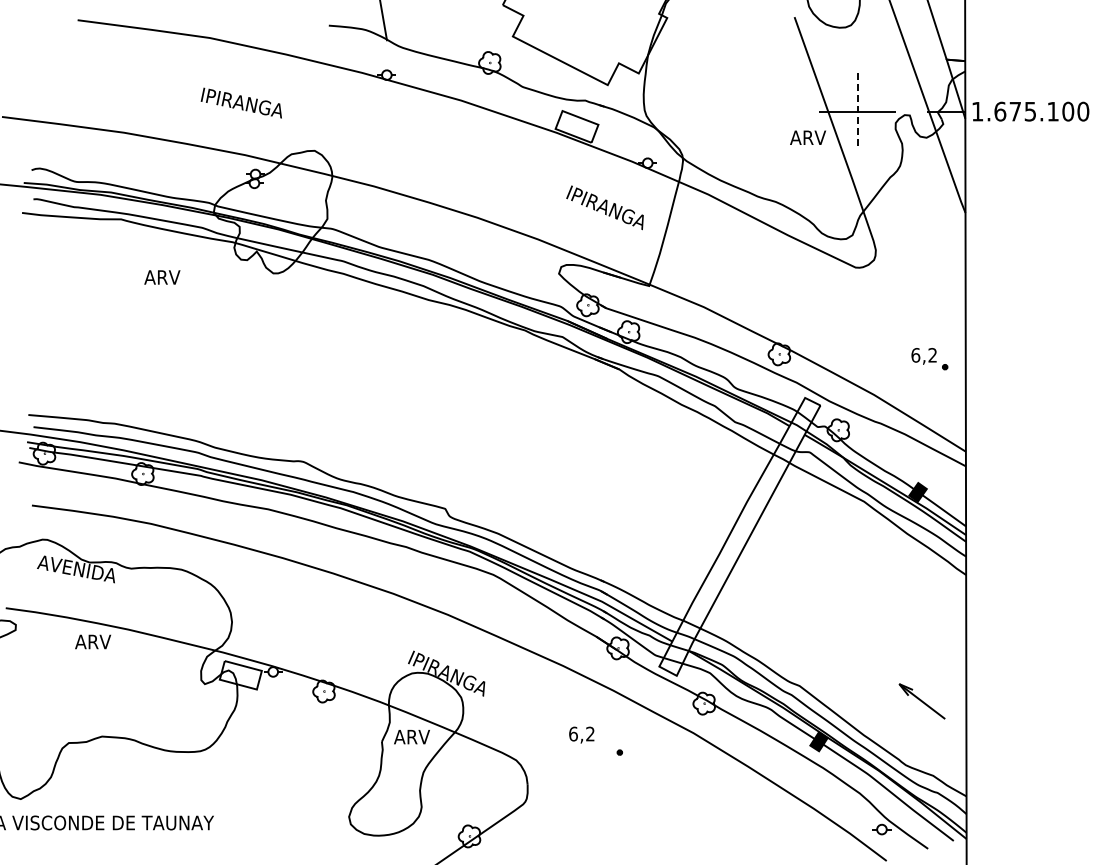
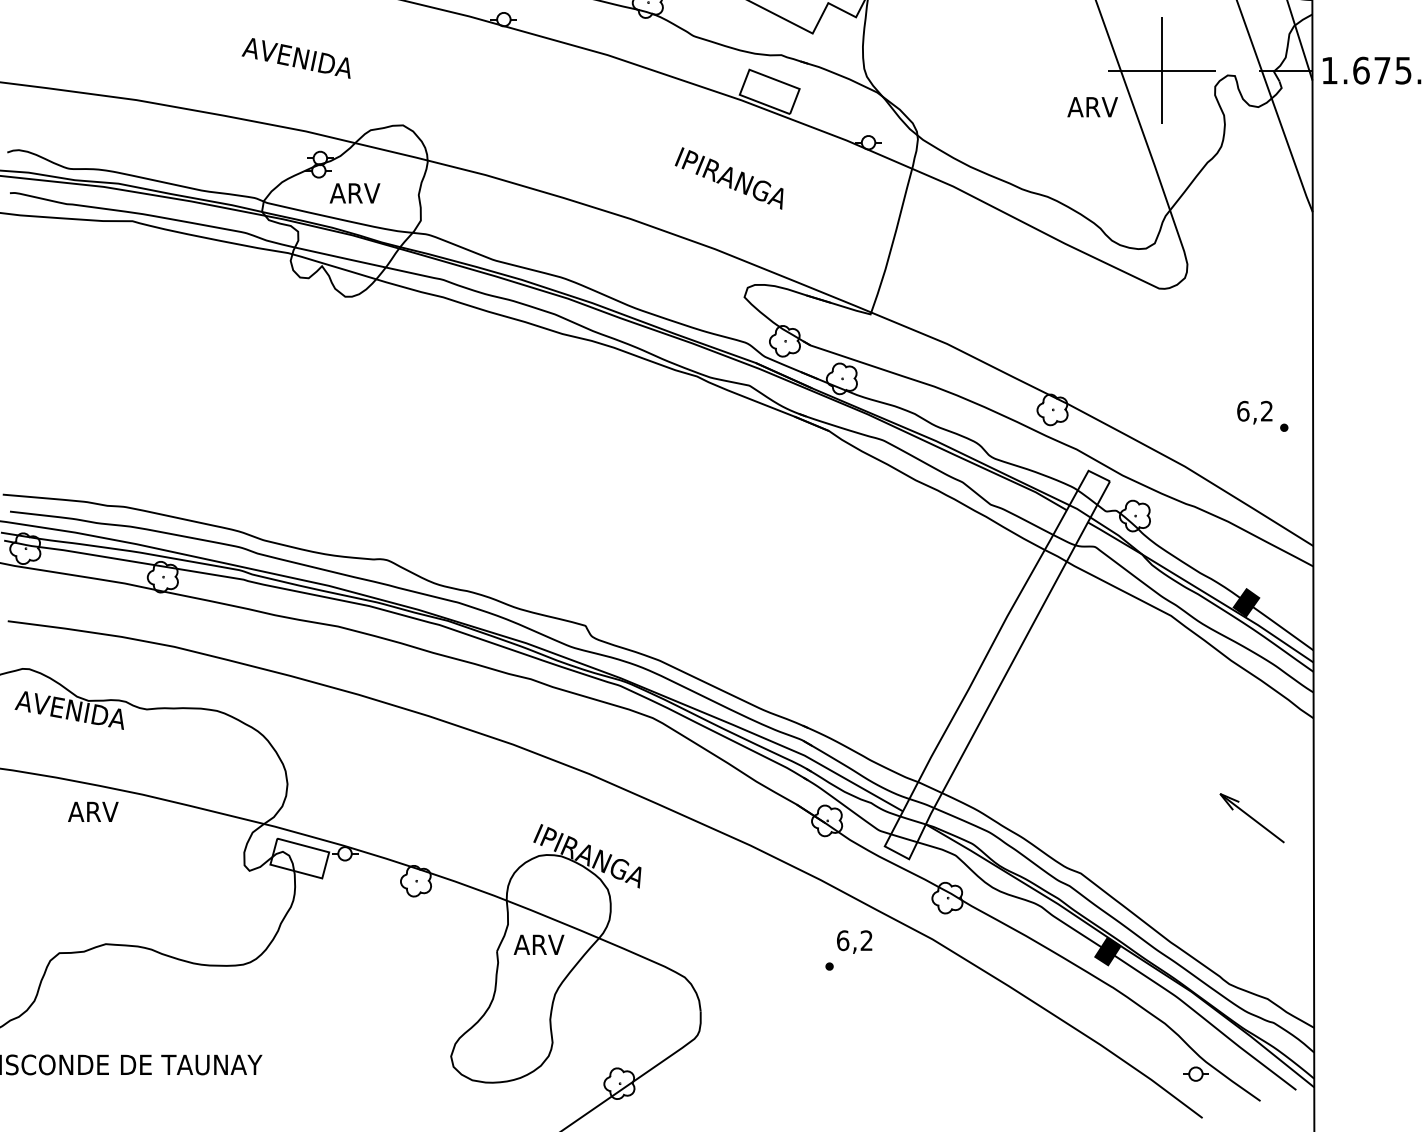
text: (240, 102) -> (299, 57), IPIRANGA -> AVENIDA
line: (857, 112) -> (1161, 71), dashed -> solid
text: (604, 207) -> (728, 178), moved
text: (162, 277) -> (355, 193), moved
part: (921, 701) -> (1251, 818), moved
text: (581, 734) -> (854, 941), moved

